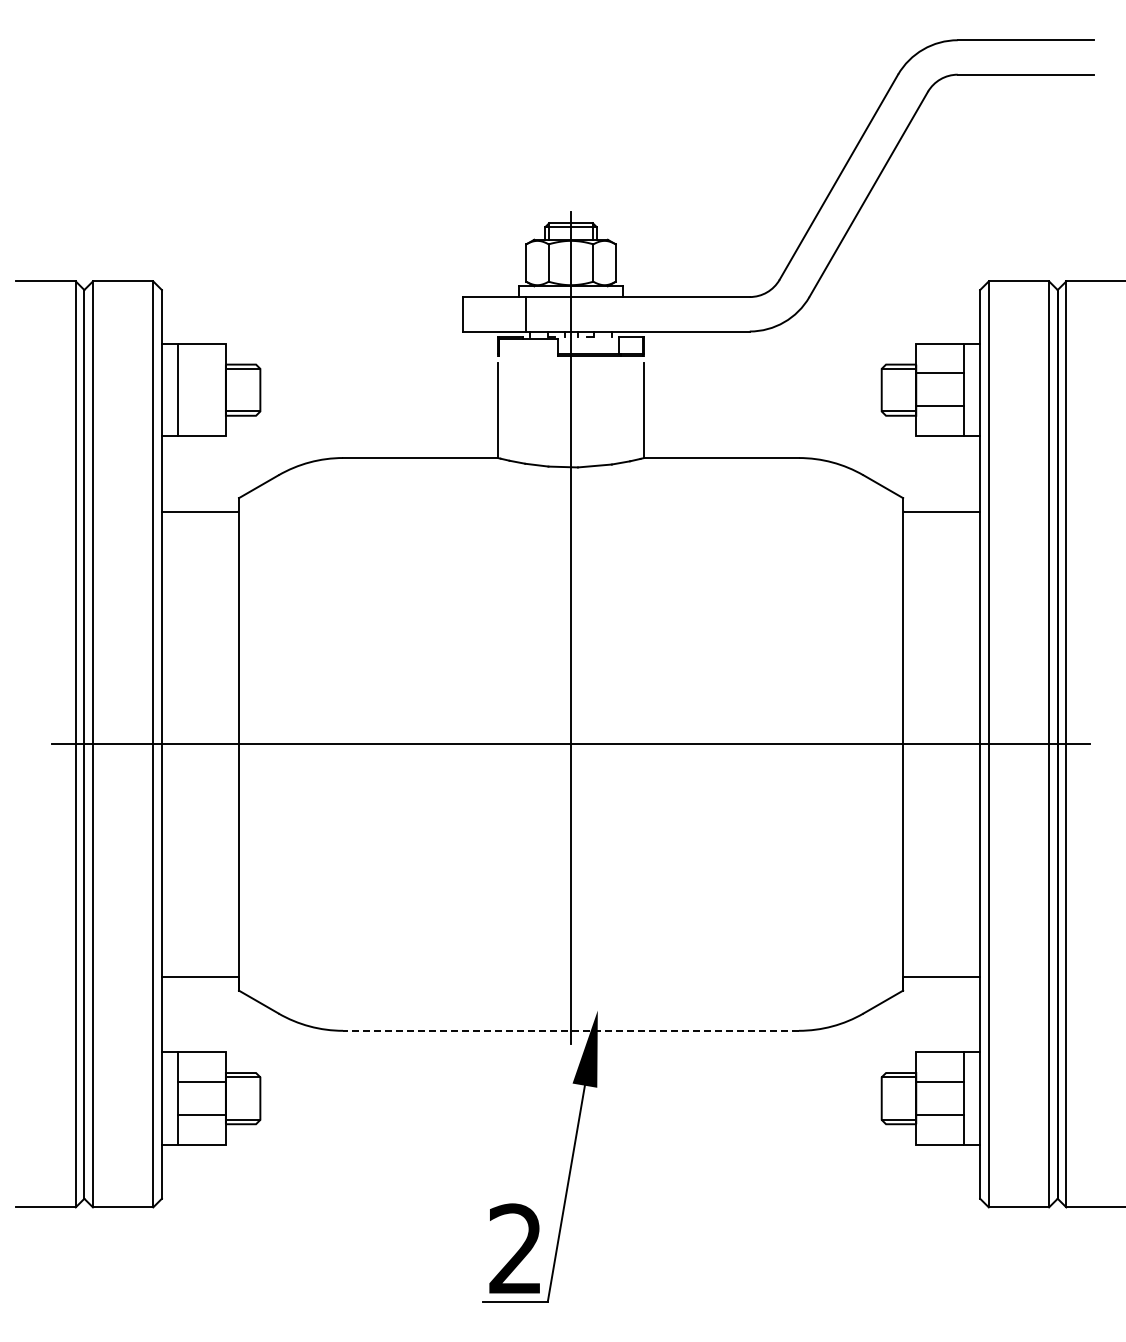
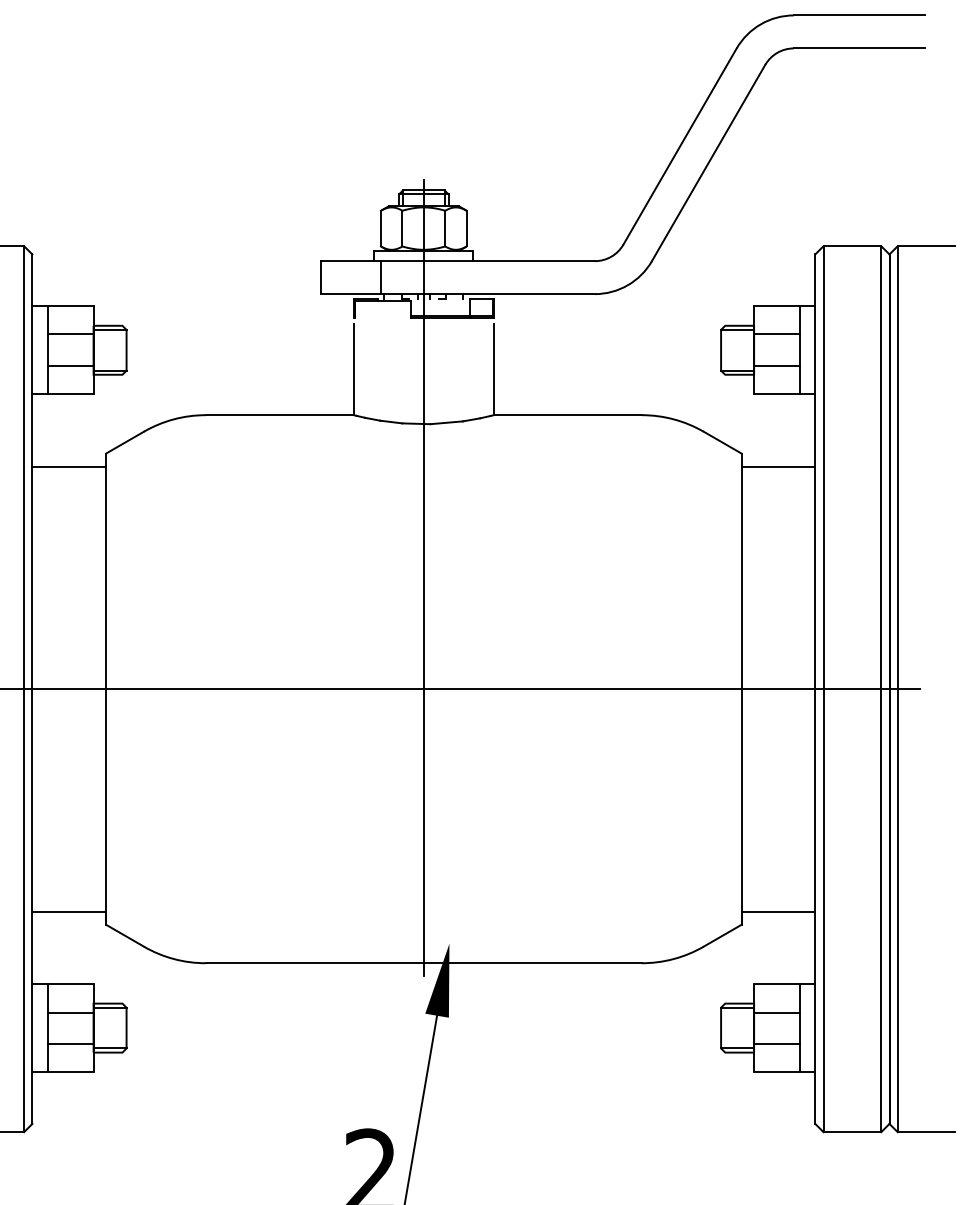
line: (201, 373) -> (70, 334), added
line: (201, 406) -> (70, 365), added
line: (571, 1030) -> (424, 962), dashed -> solid

